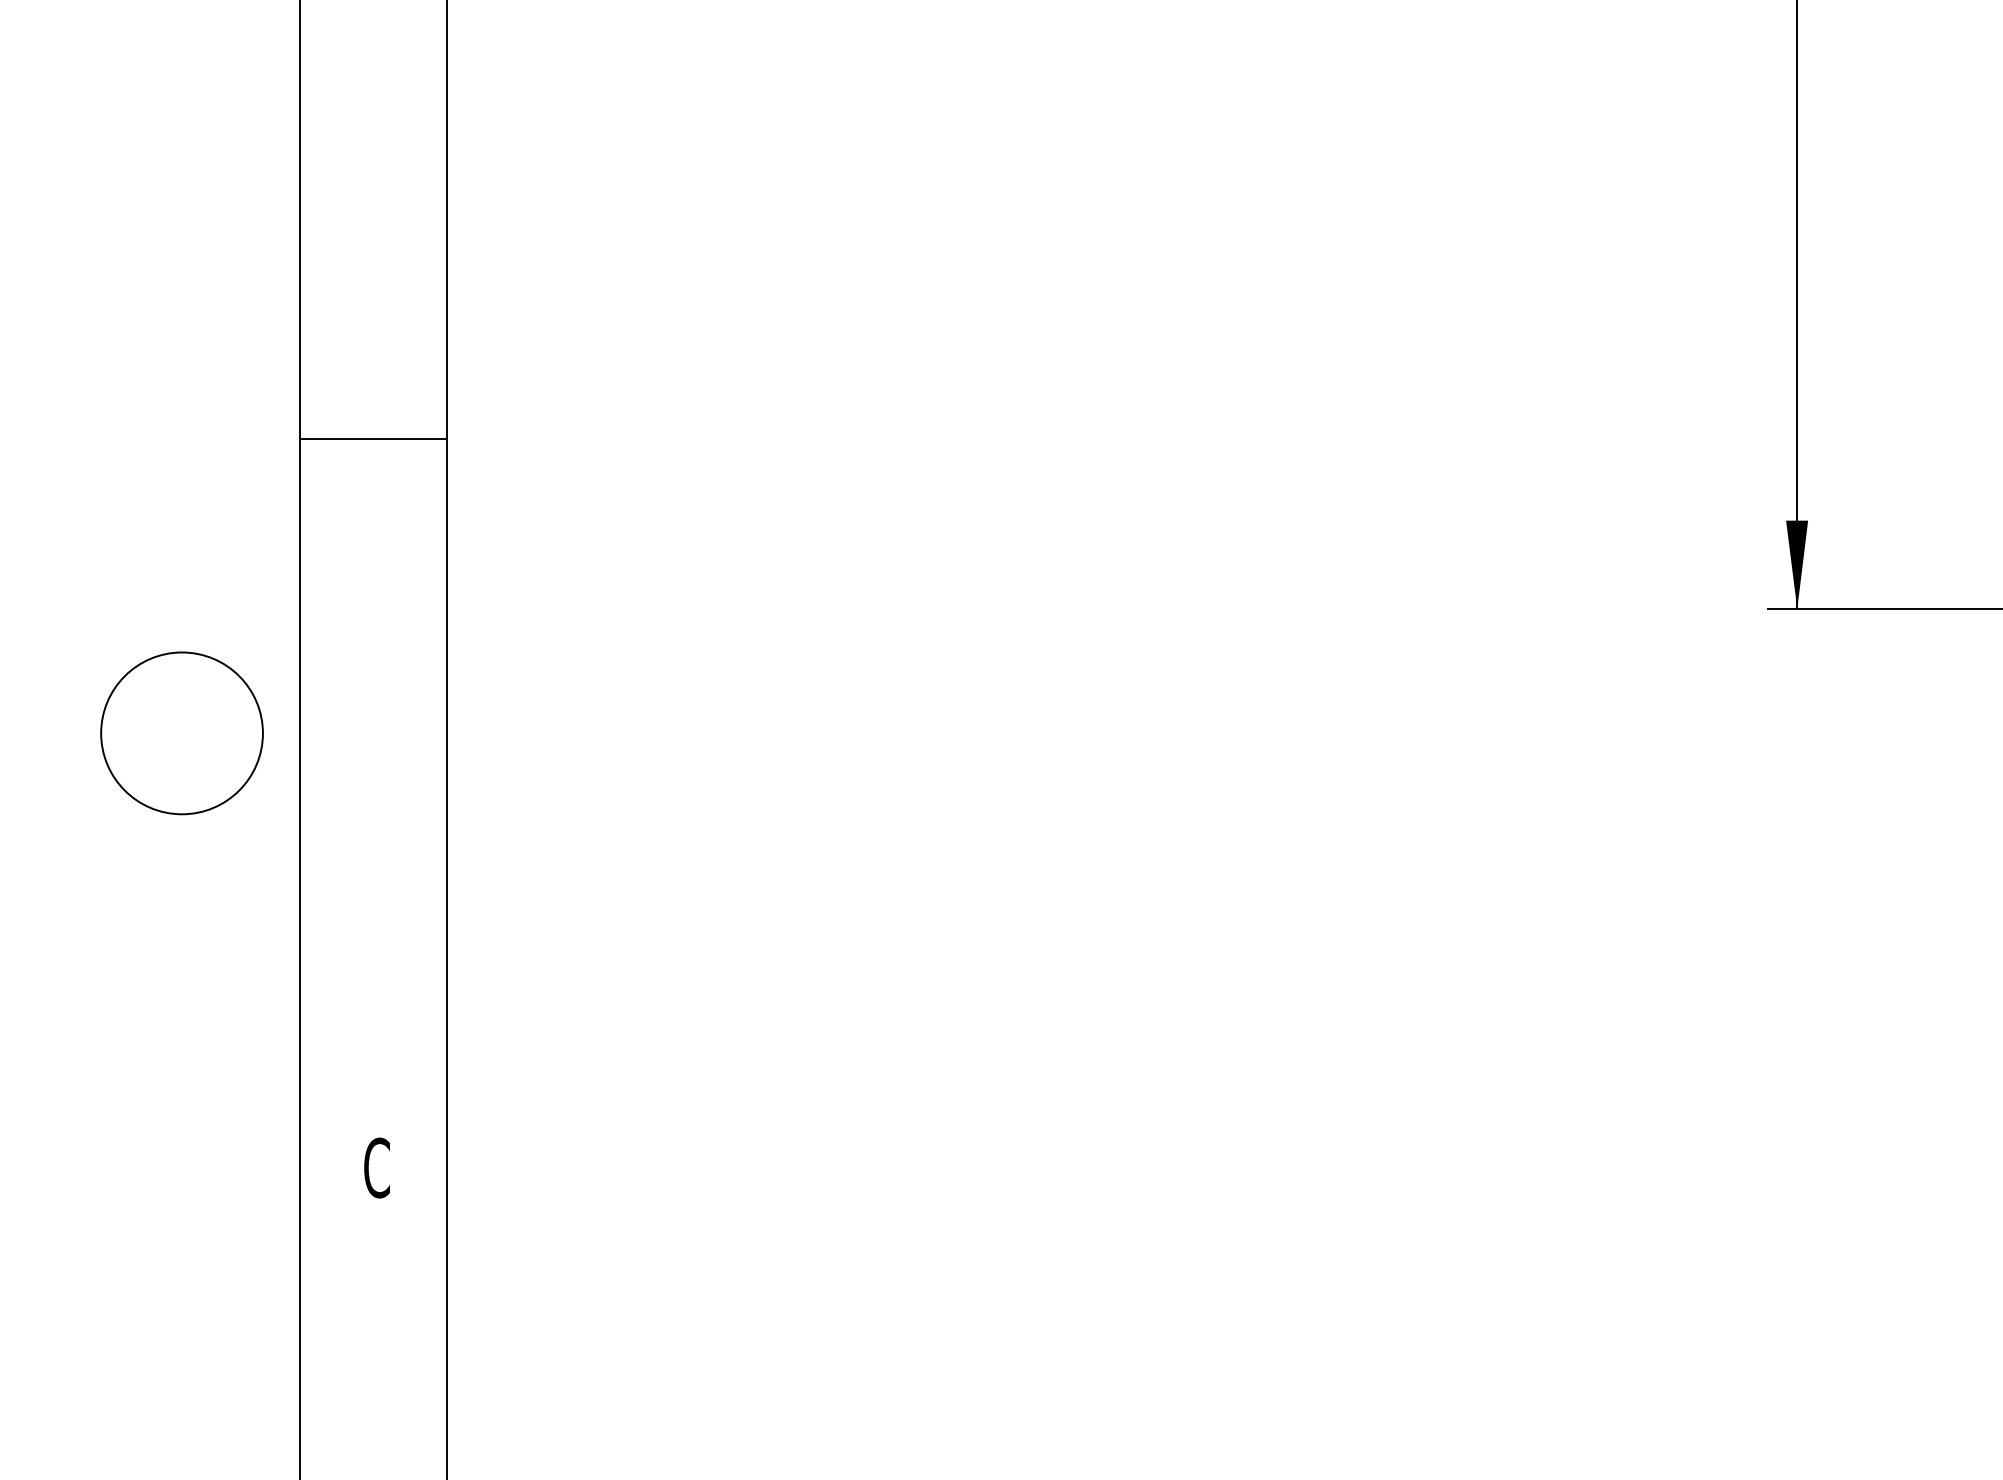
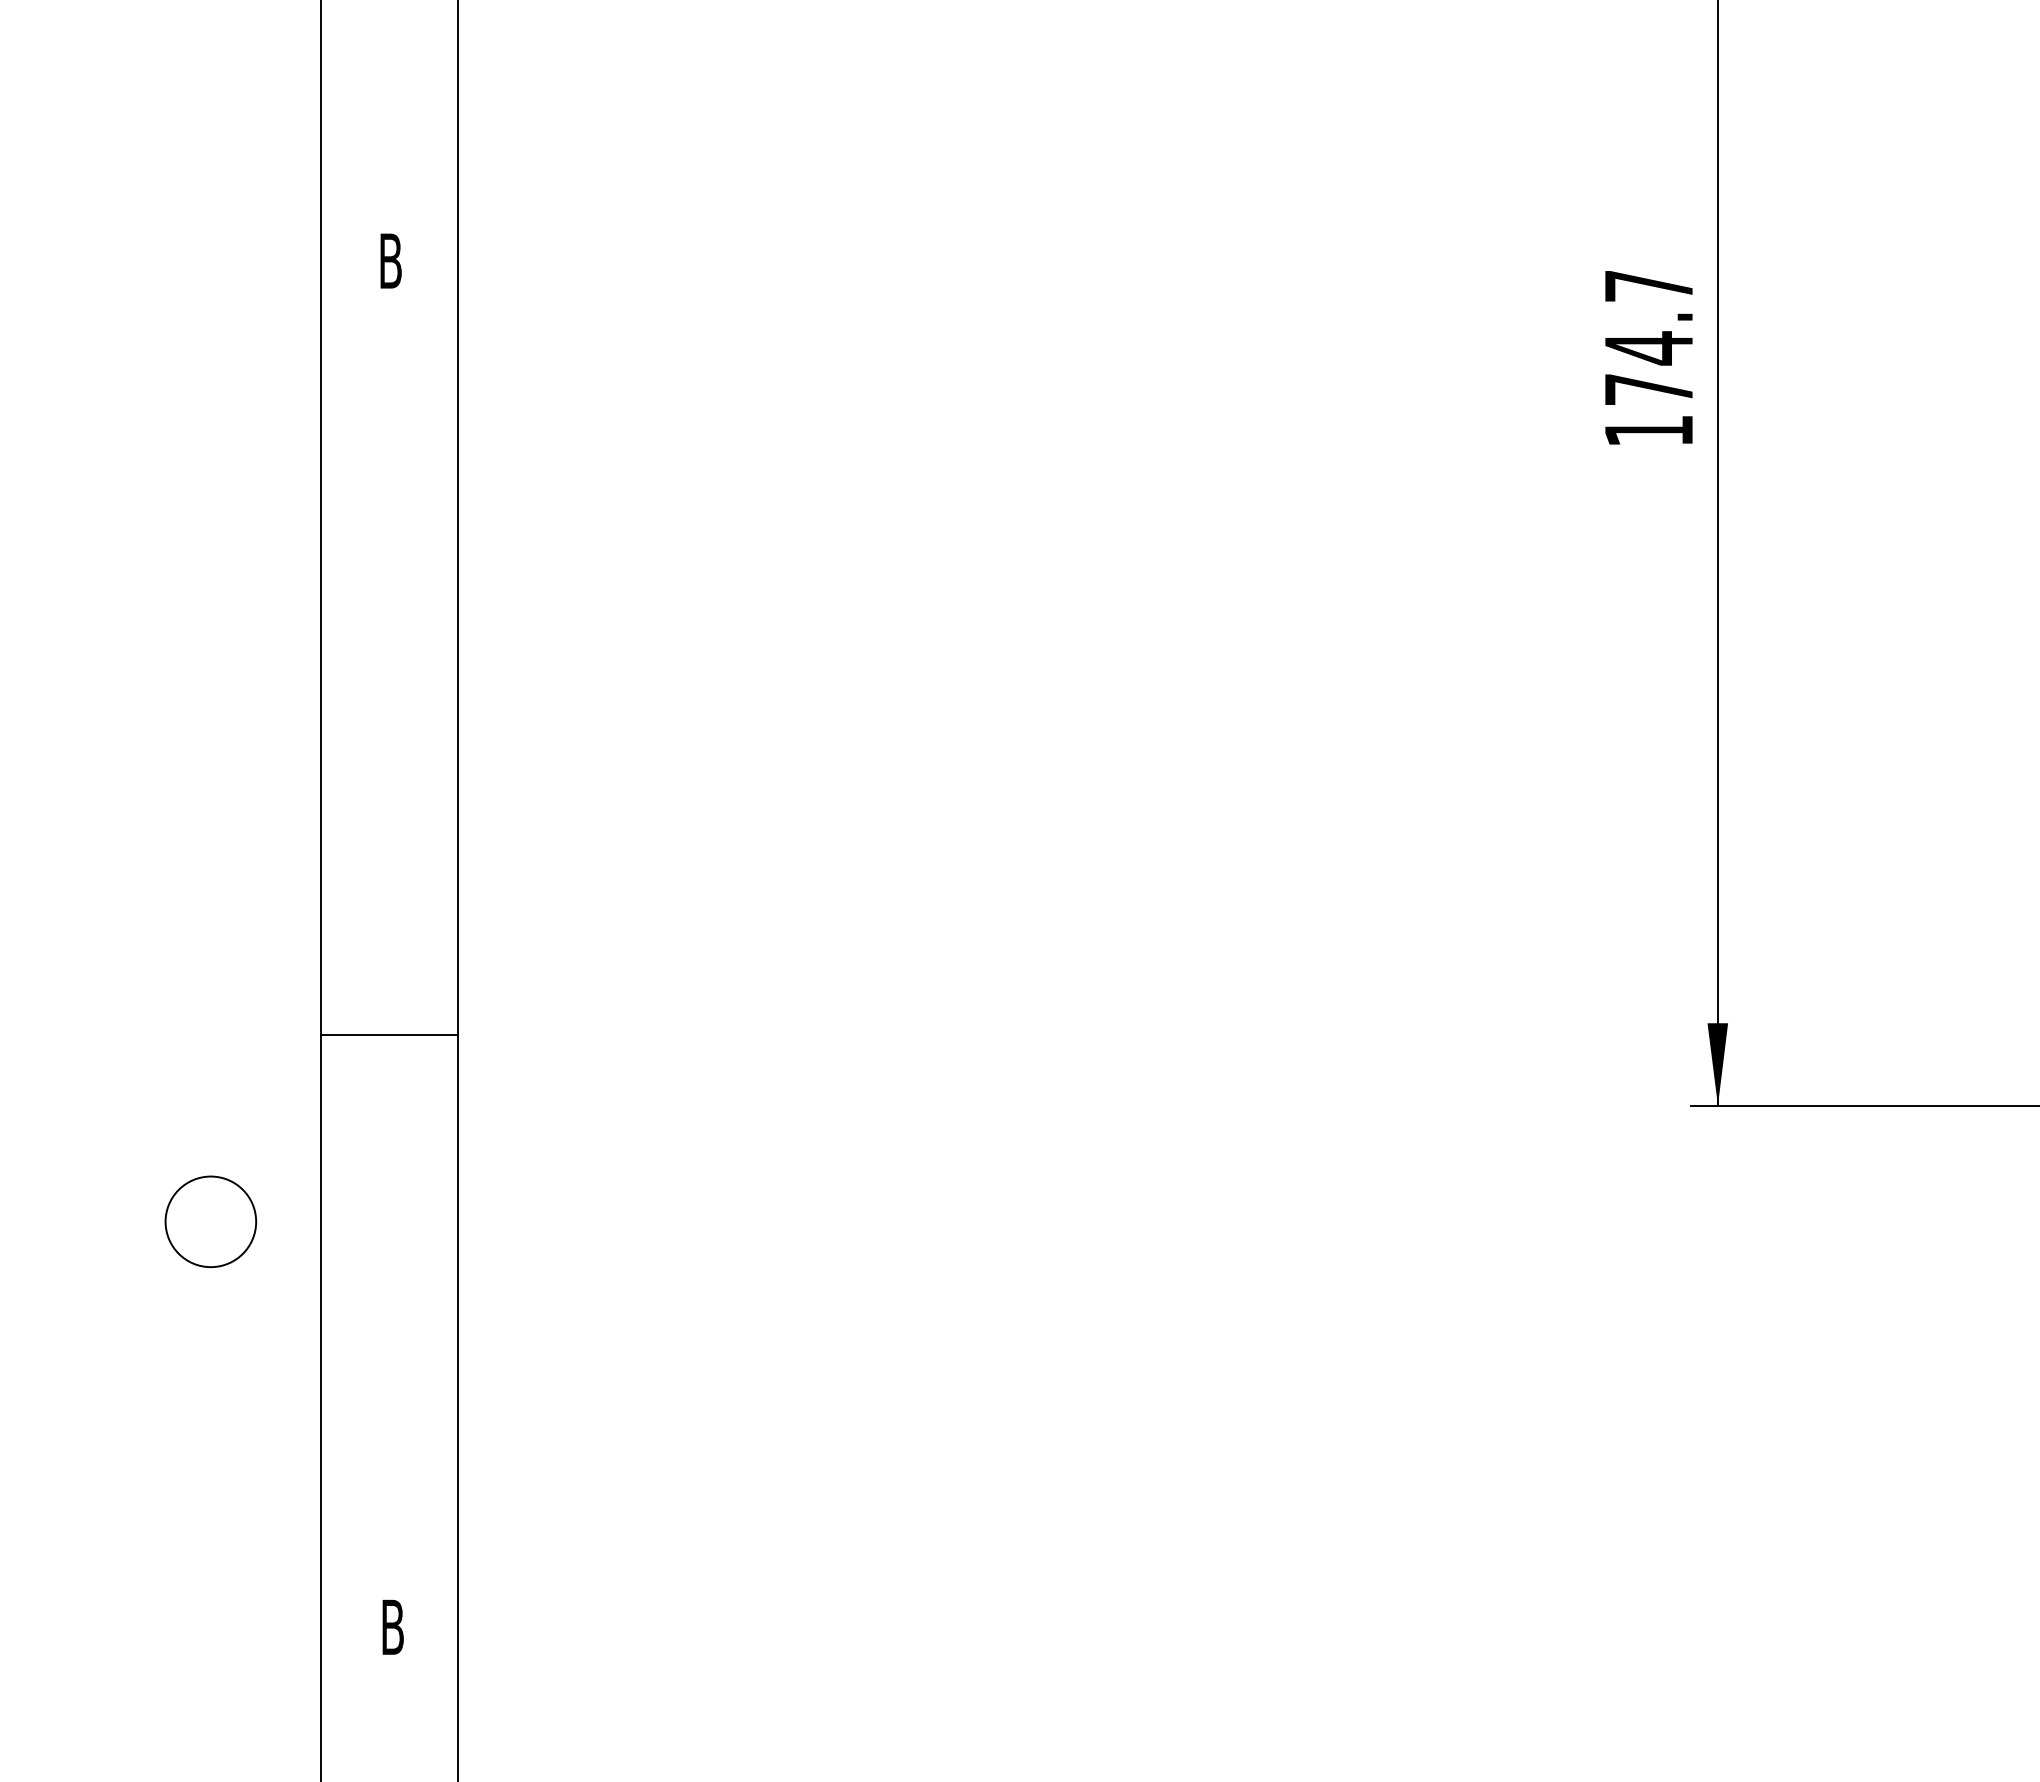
line: (372, 439) -> (388, 1035), moved
circle: (181, 733) -> (210, 1221), size x0.6
text: (376, 1167) -> (392, 1626), C -> B

